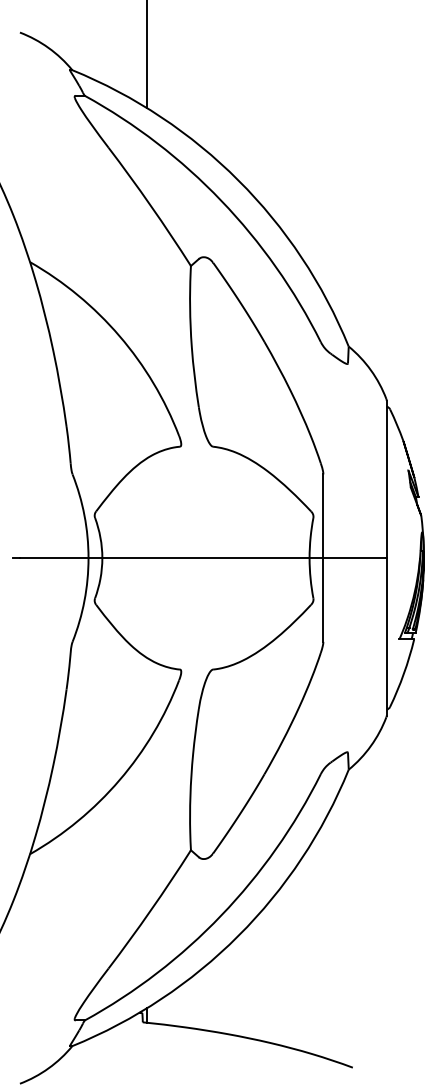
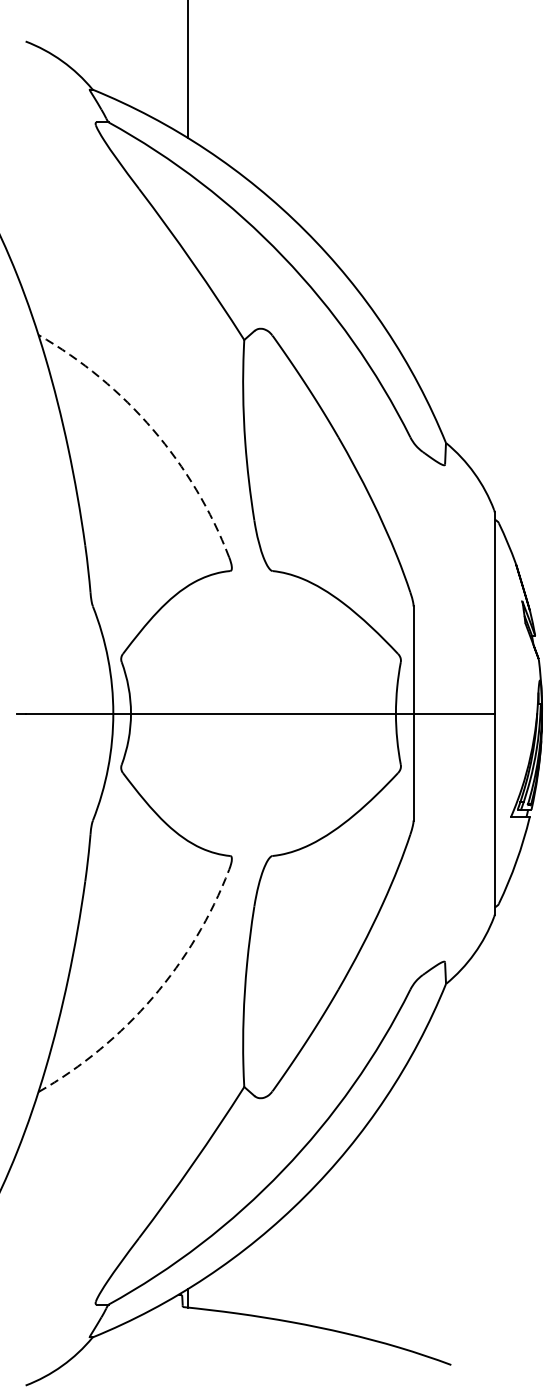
arc: (119, 336) -> (152, 430), solid -> dashed
arc: (119, 780) -> (152, 997), solid -> dashed

